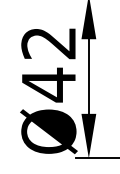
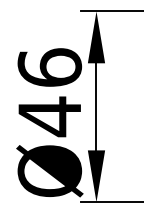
text: (48, 42) -> (49, 67), Ø42 -> Ø46

